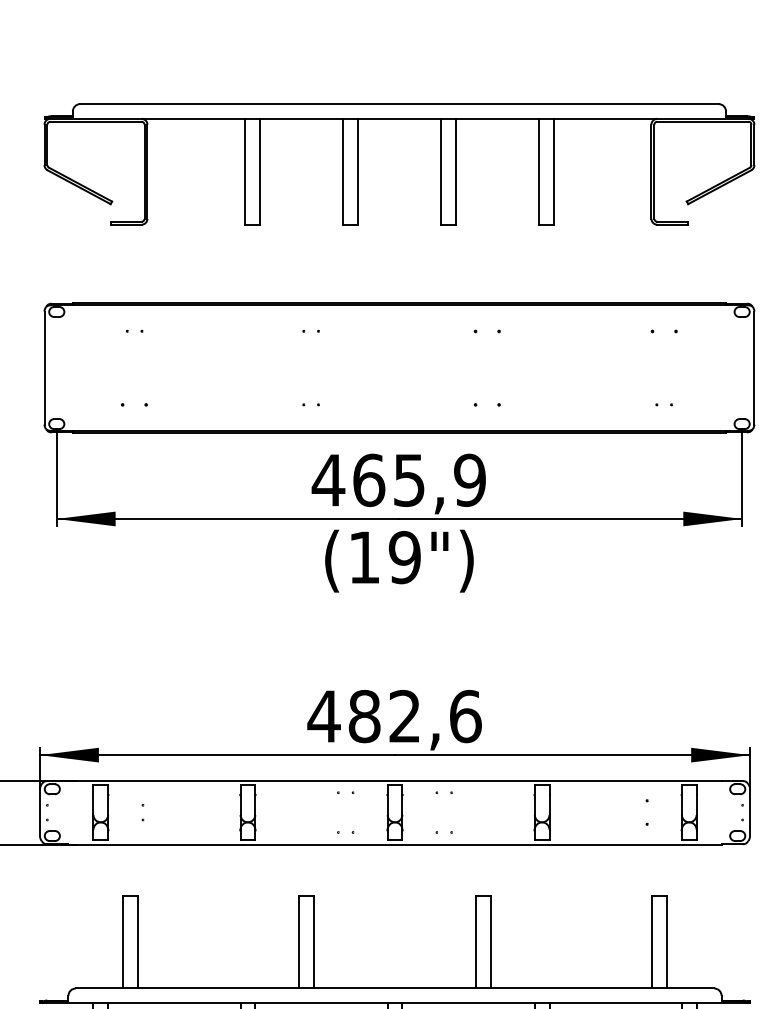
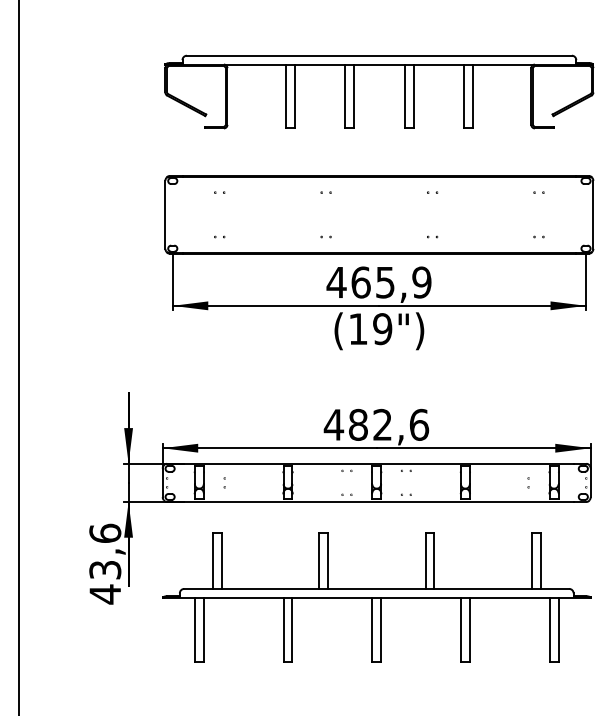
part: (487, 330) -> (432, 192), size x0.62
part: (663, 330) -> (538, 192), size x0.62
part: (134, 403) -> (219, 236), size x0.62
part: (487, 403) -> (432, 236), size x0.62
part: (646, 811) -> (528, 482), size x0.62

